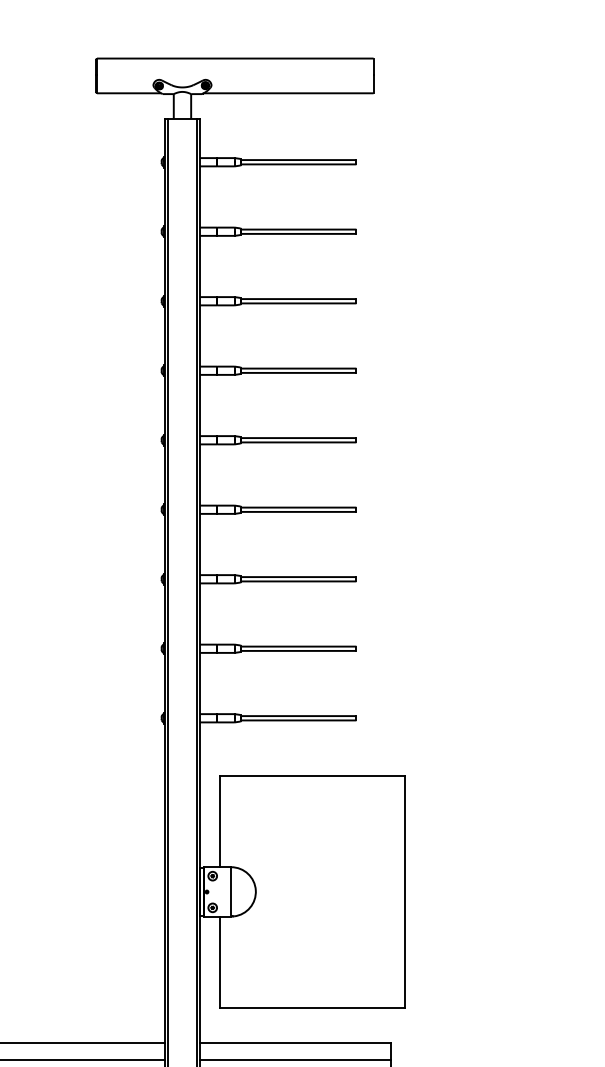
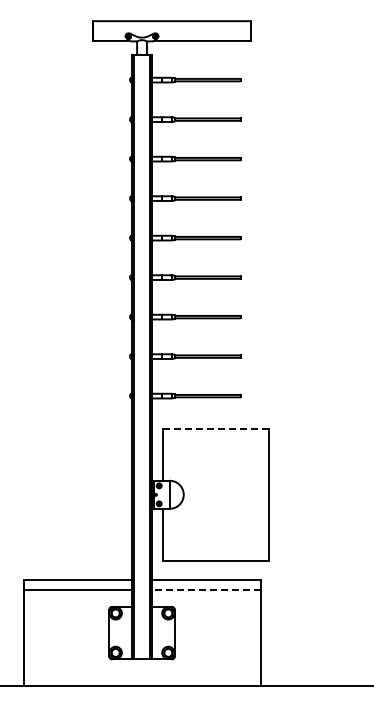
line: (313, 776) -> (216, 429), solid -> dashed
line: (294, 1060) -> (205, 590), solid -> dashed

